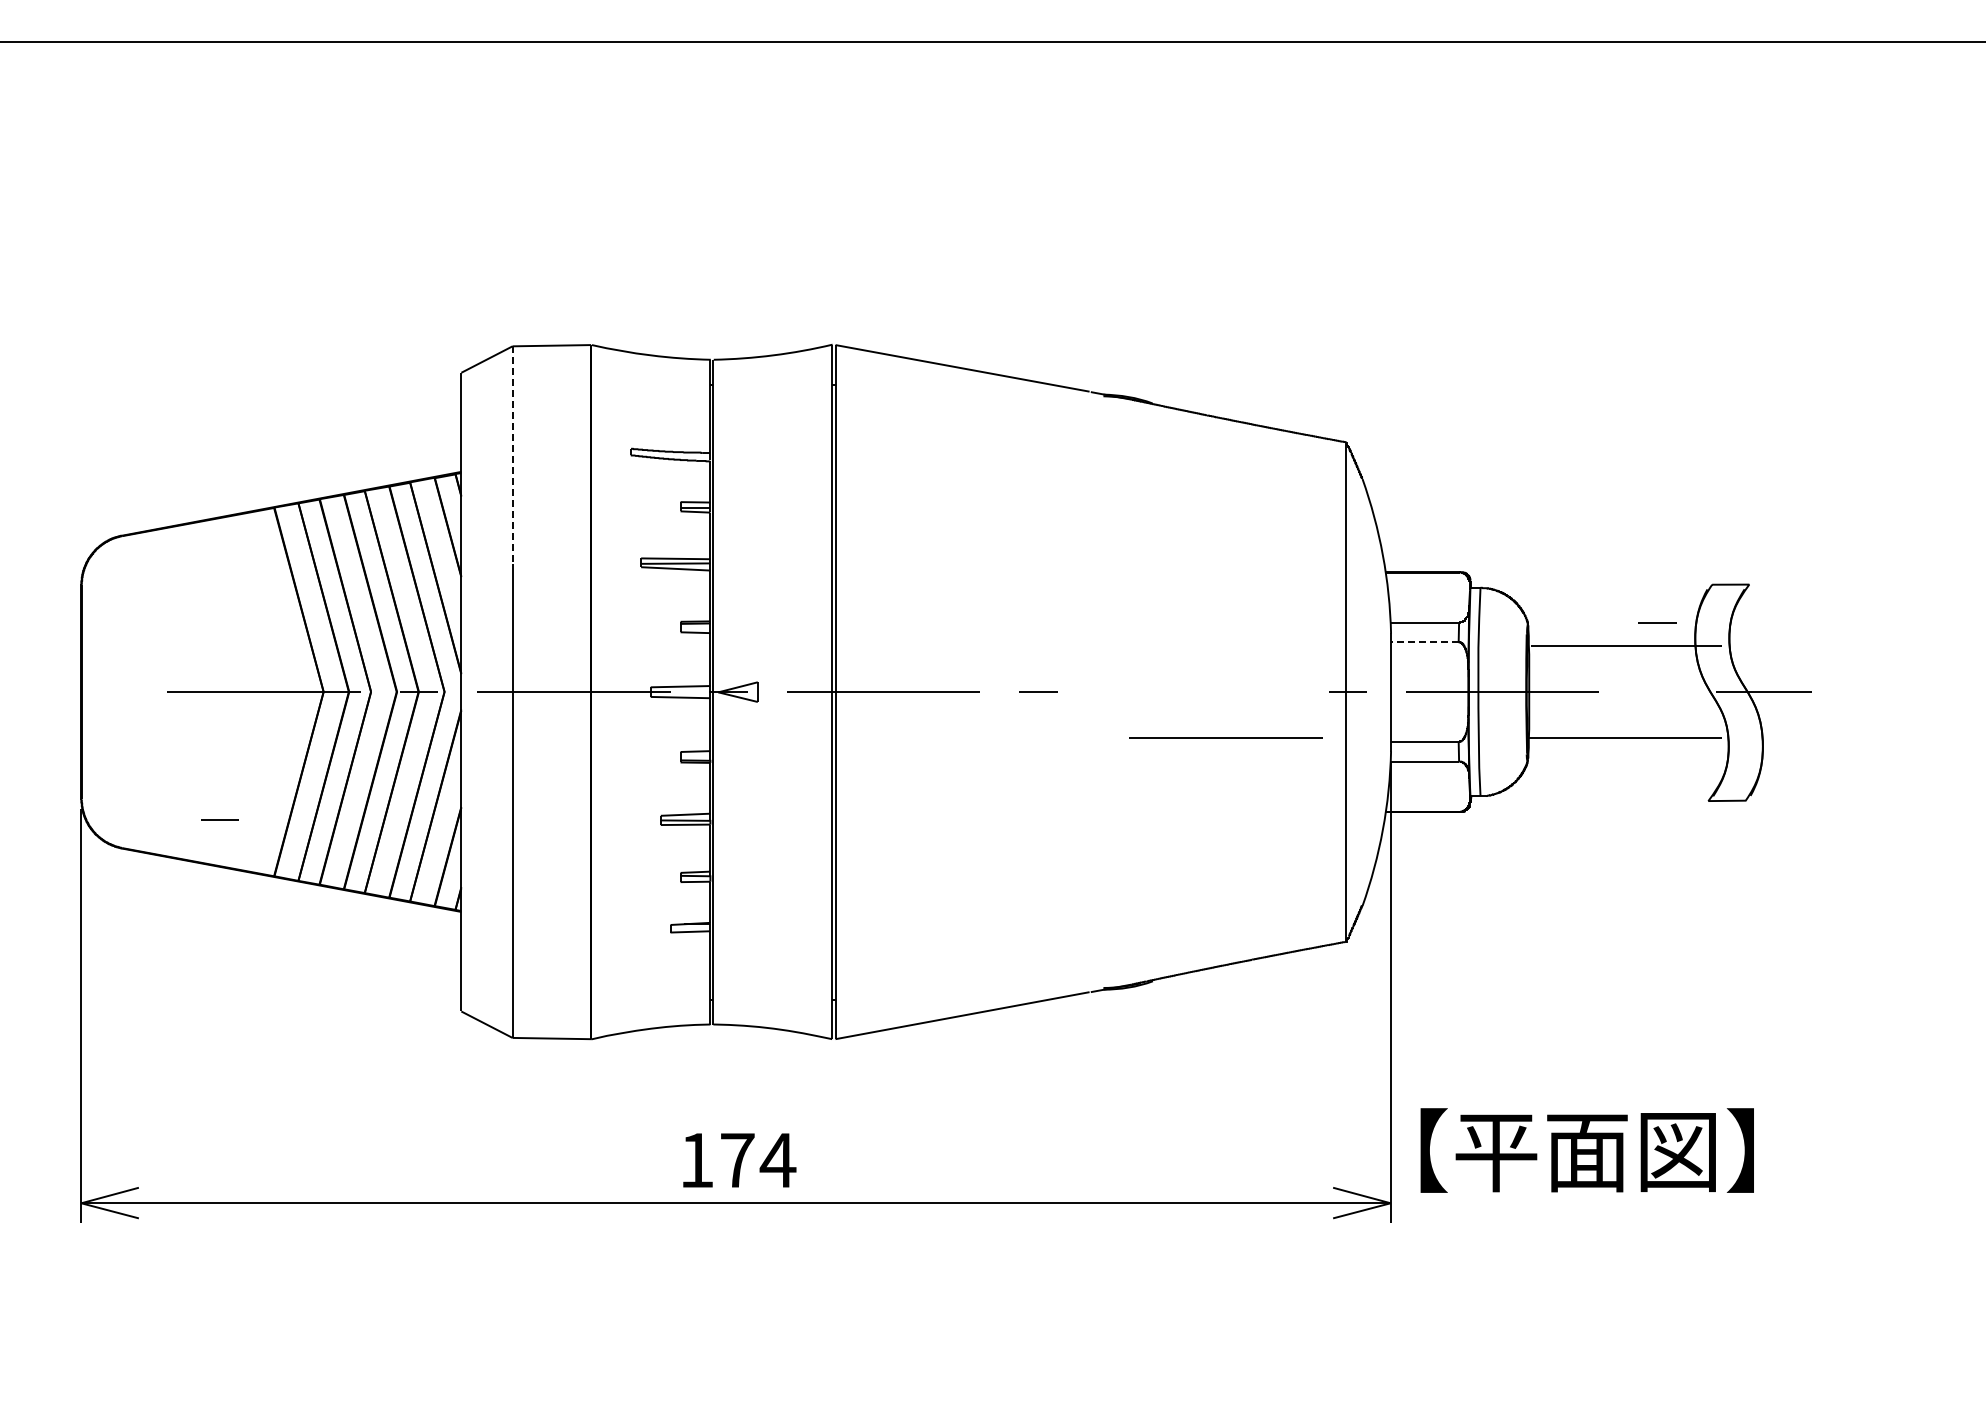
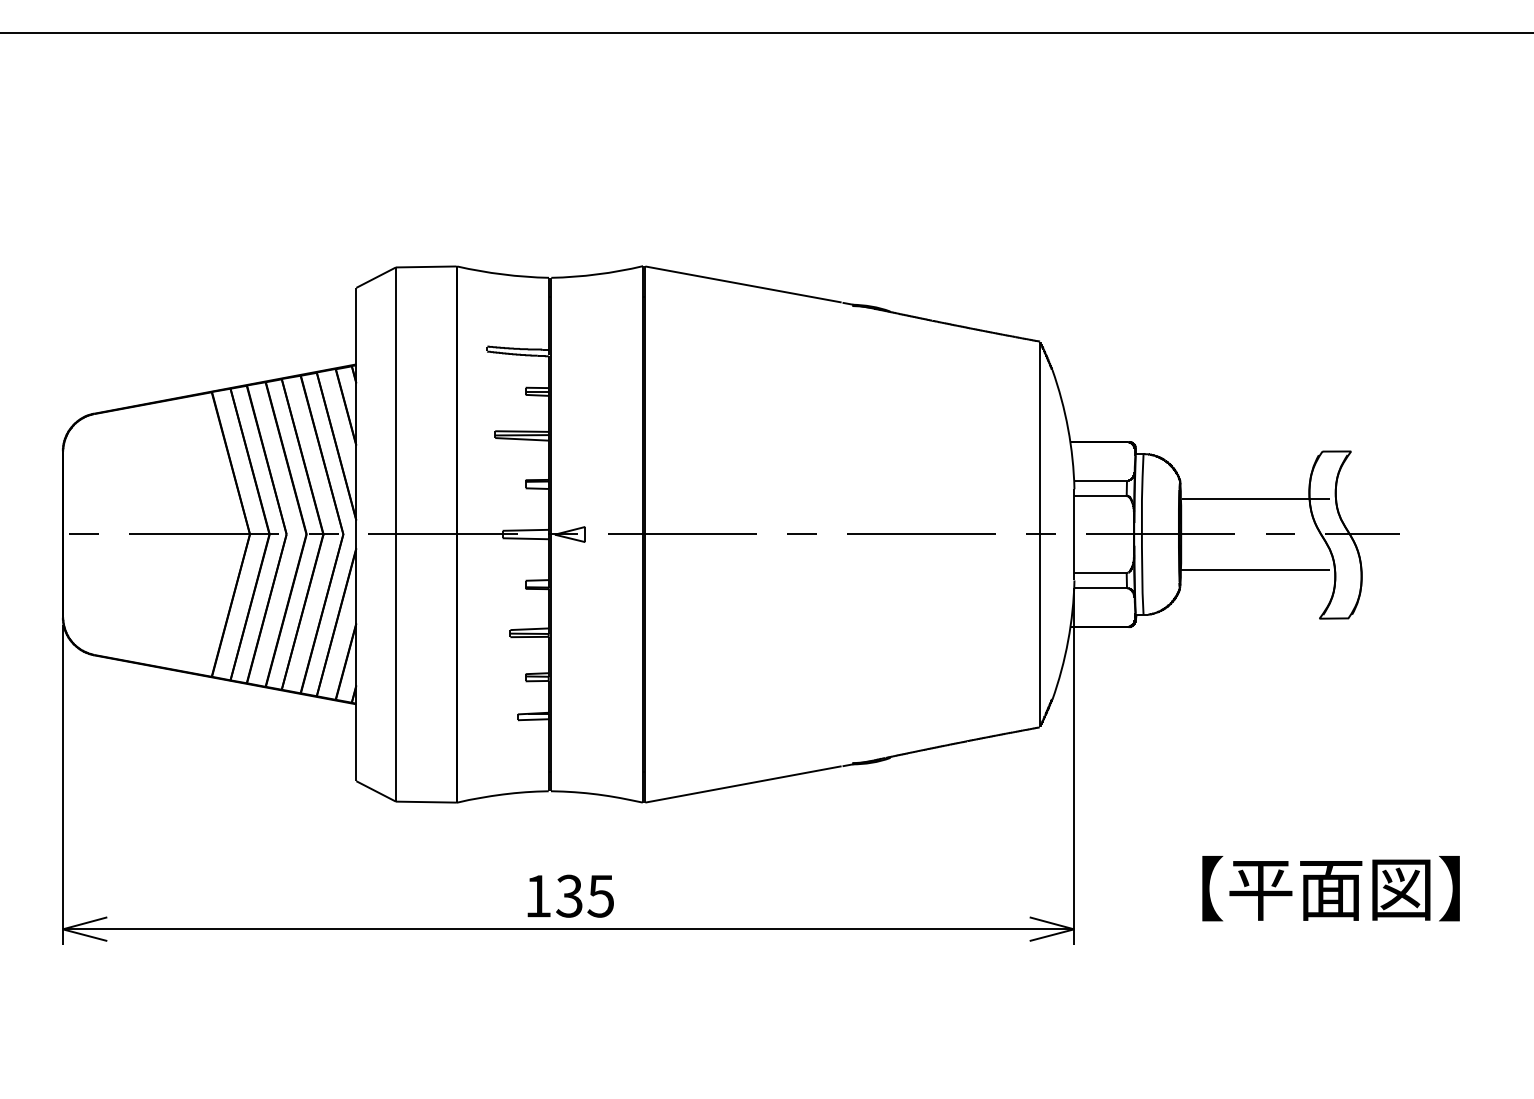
line: (512, 455) -> (395, 351), dashed -> solid
line: (1657, 622) -> (1280, 534), moved
line: (1424, 641) -> (1100, 495), dashed -> solid
line: (1225, 737) -> (921, 534), moved
line: (219, 819) -> (83, 534), moved
text: (1586, 1150) -> (1330, 888), moved
text: (757, 1160) -> (585, 896), 174 -> 135

